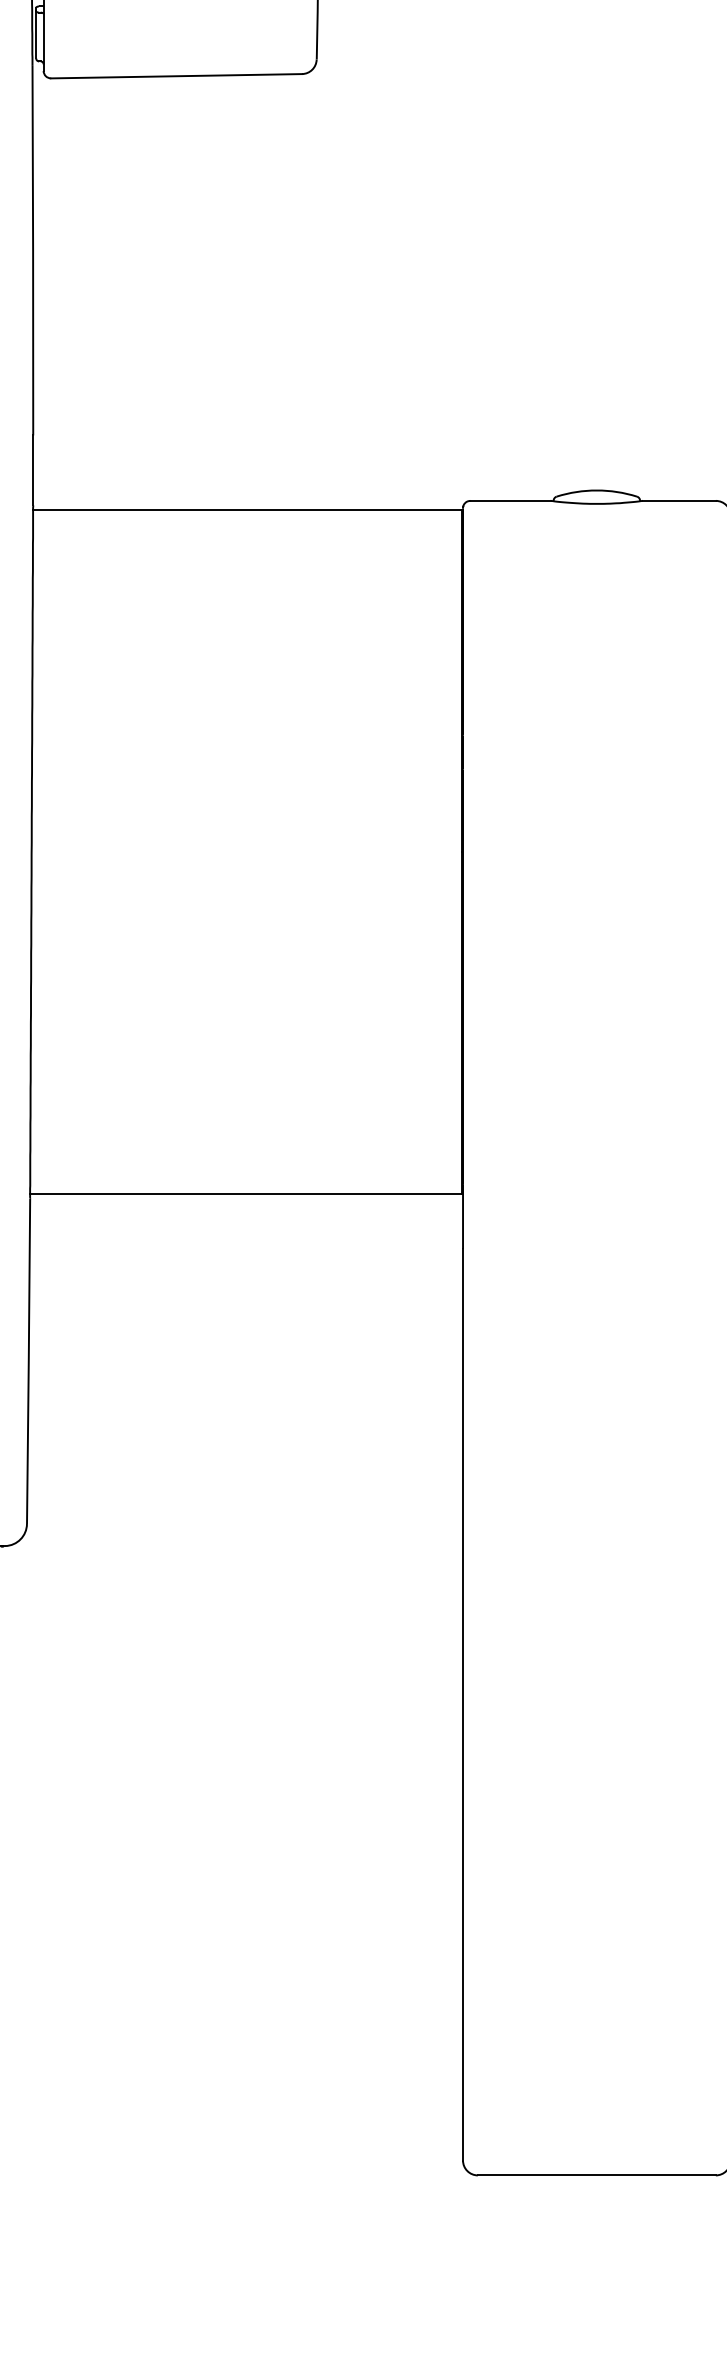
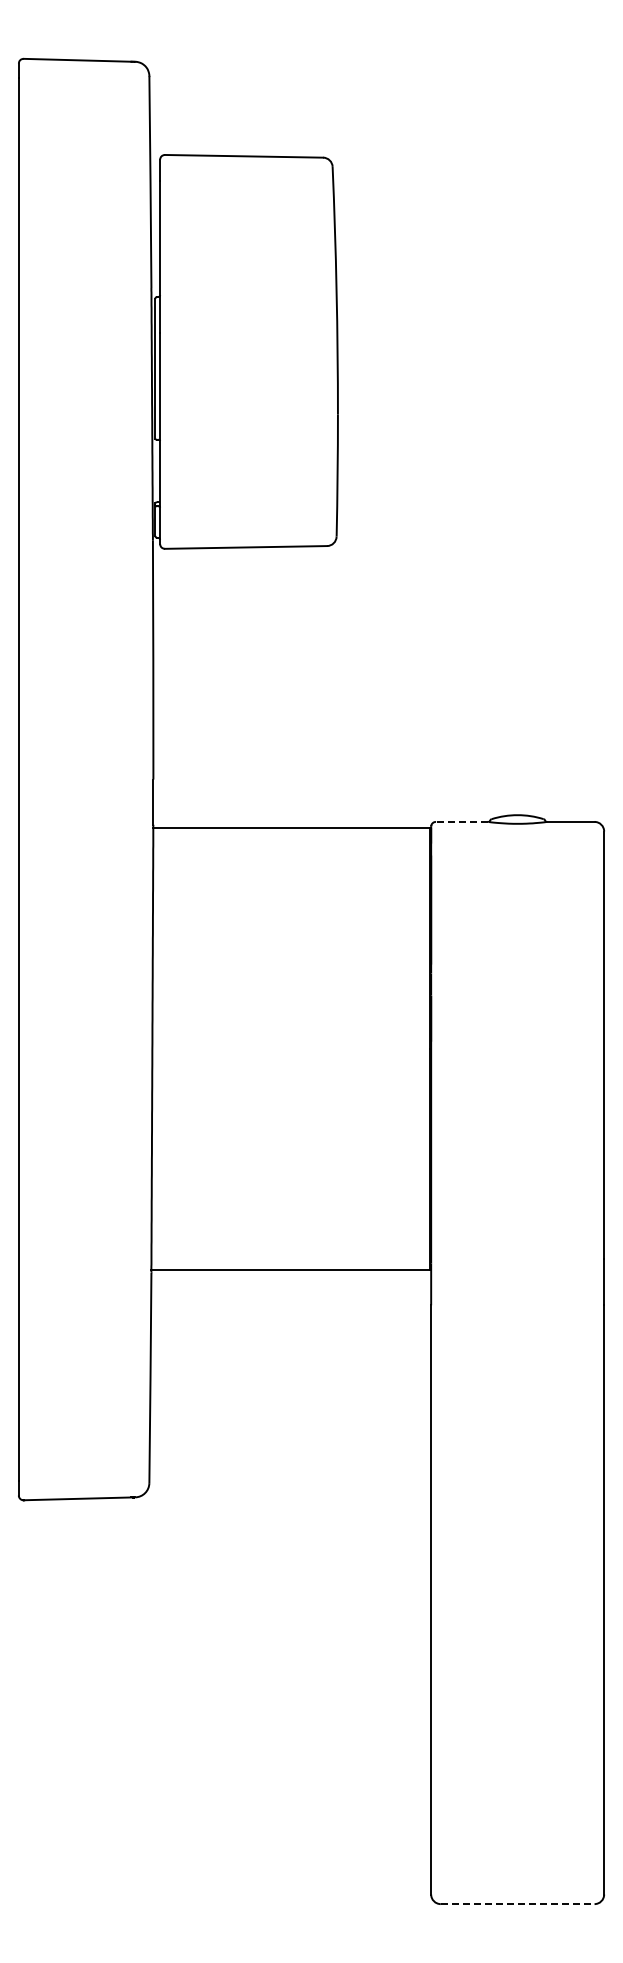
line: (509, 500) -> (461, 821), solid -> dashed
line: (596, 2175) -> (517, 1904), solid -> dashed

